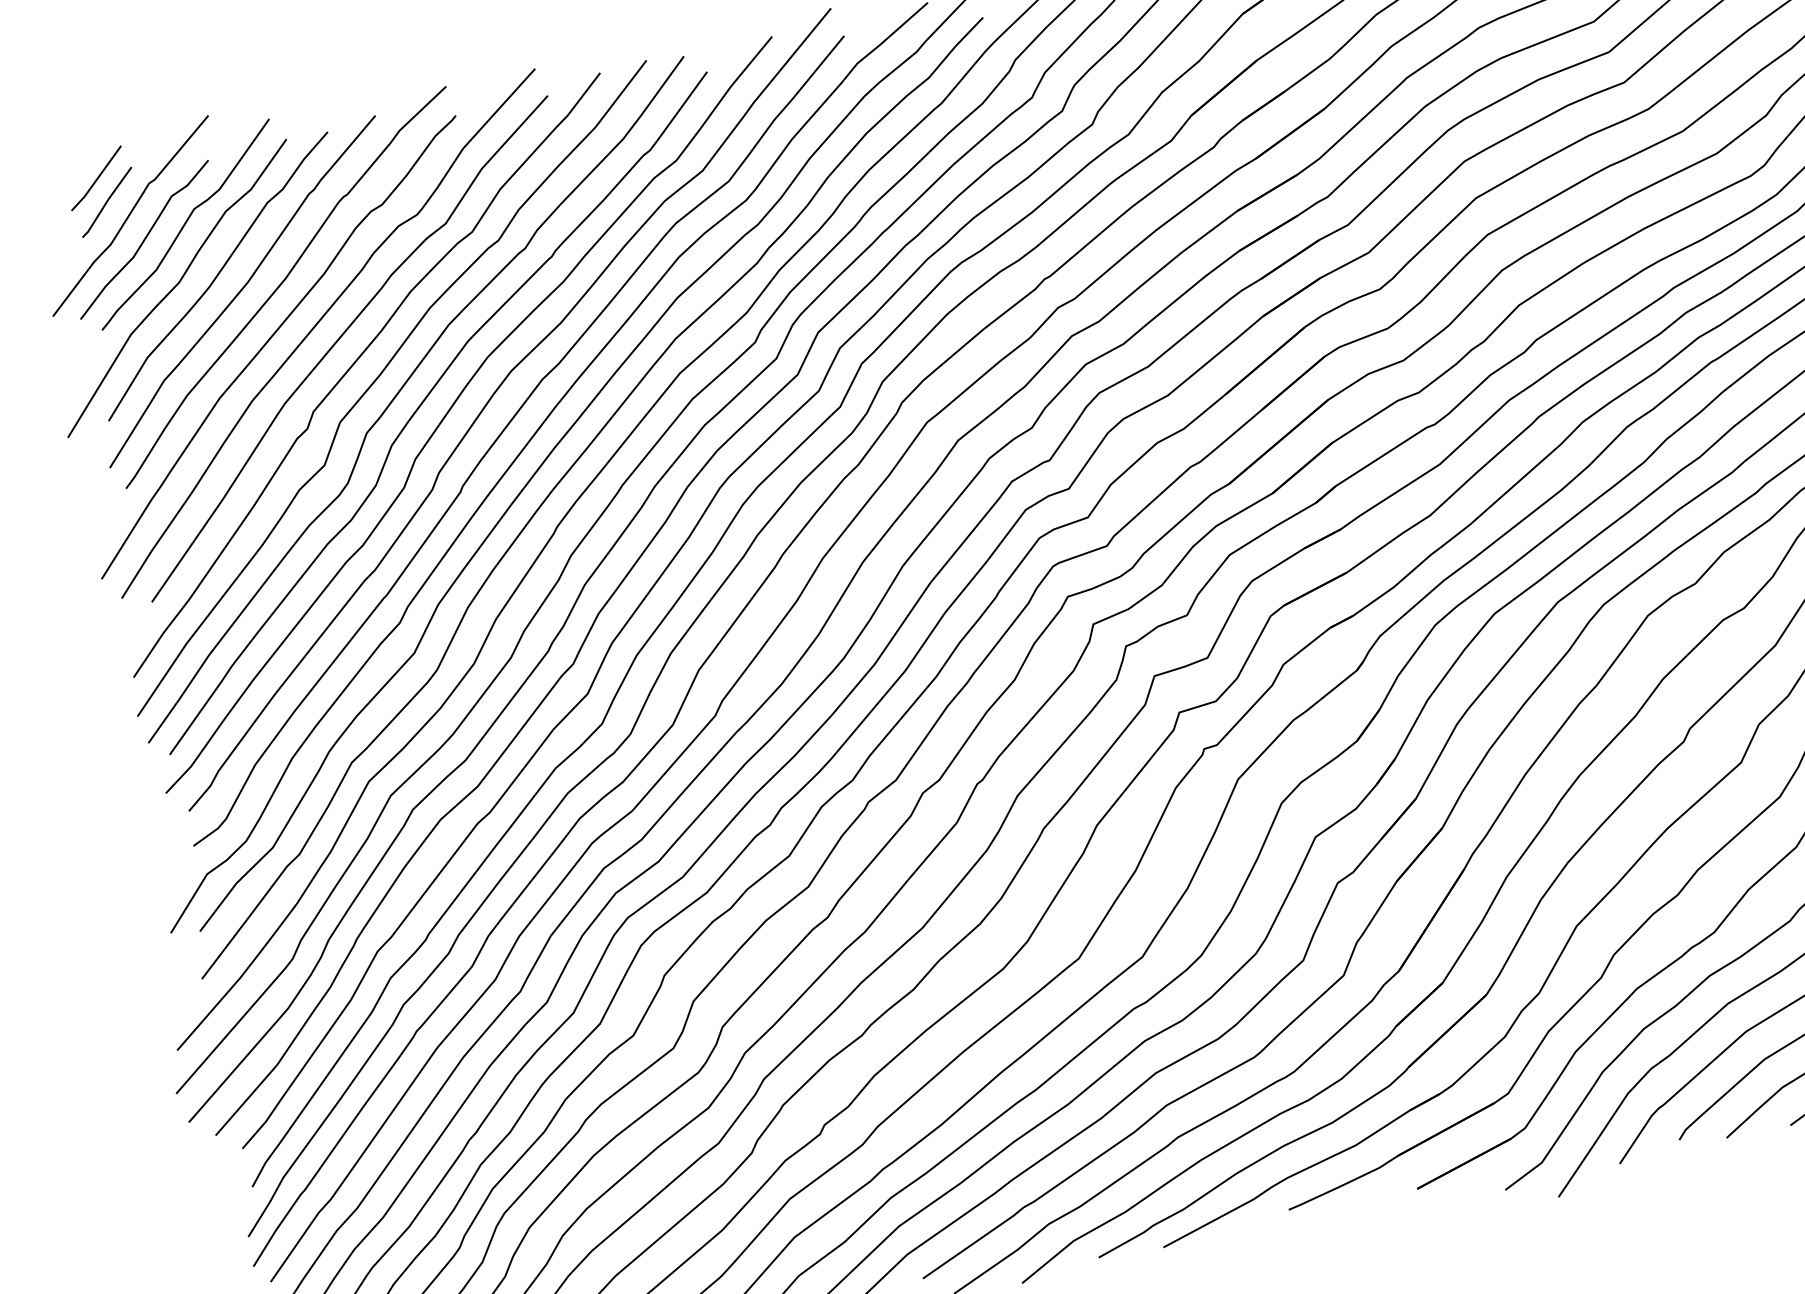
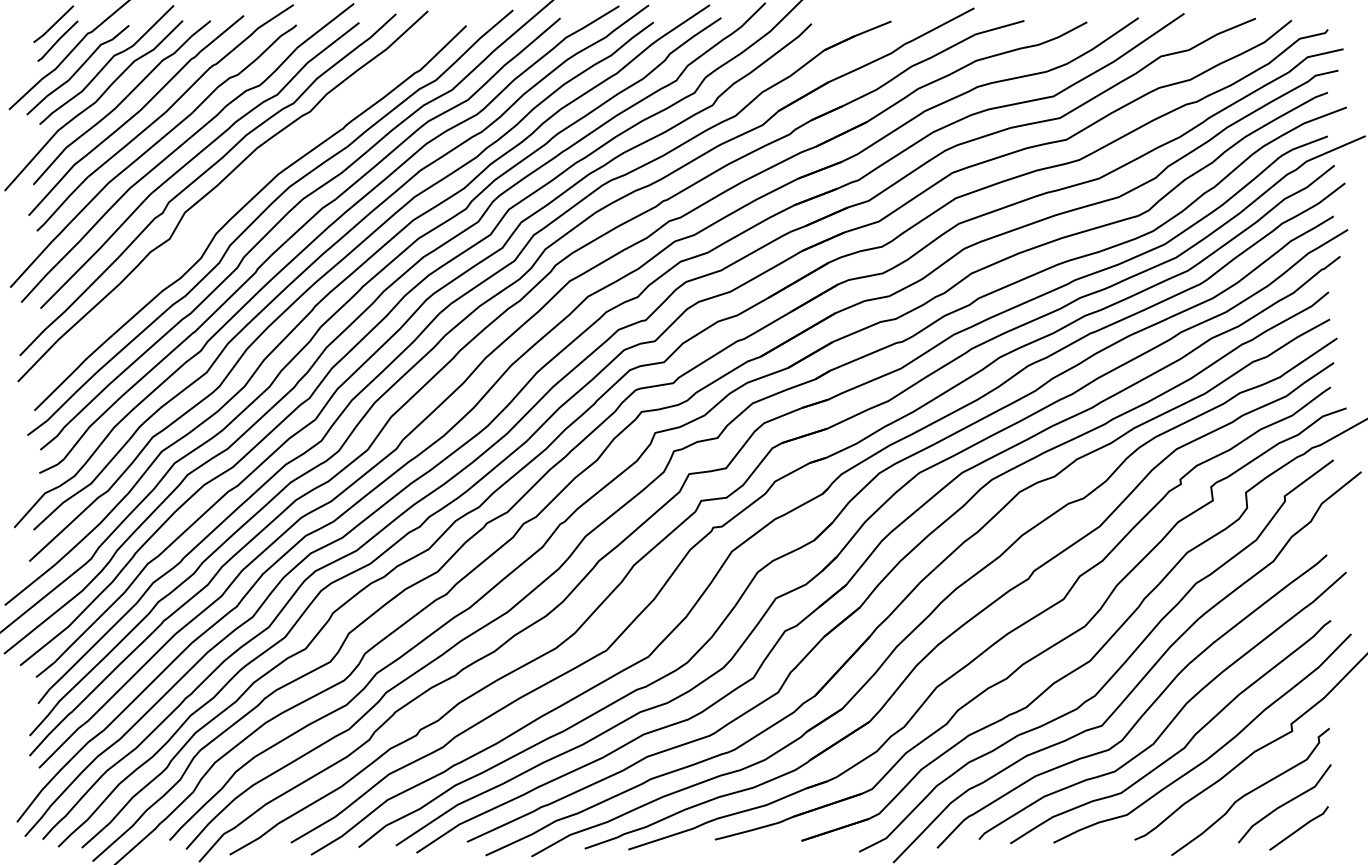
curve: (402, 389) -> (229, 198), removed

